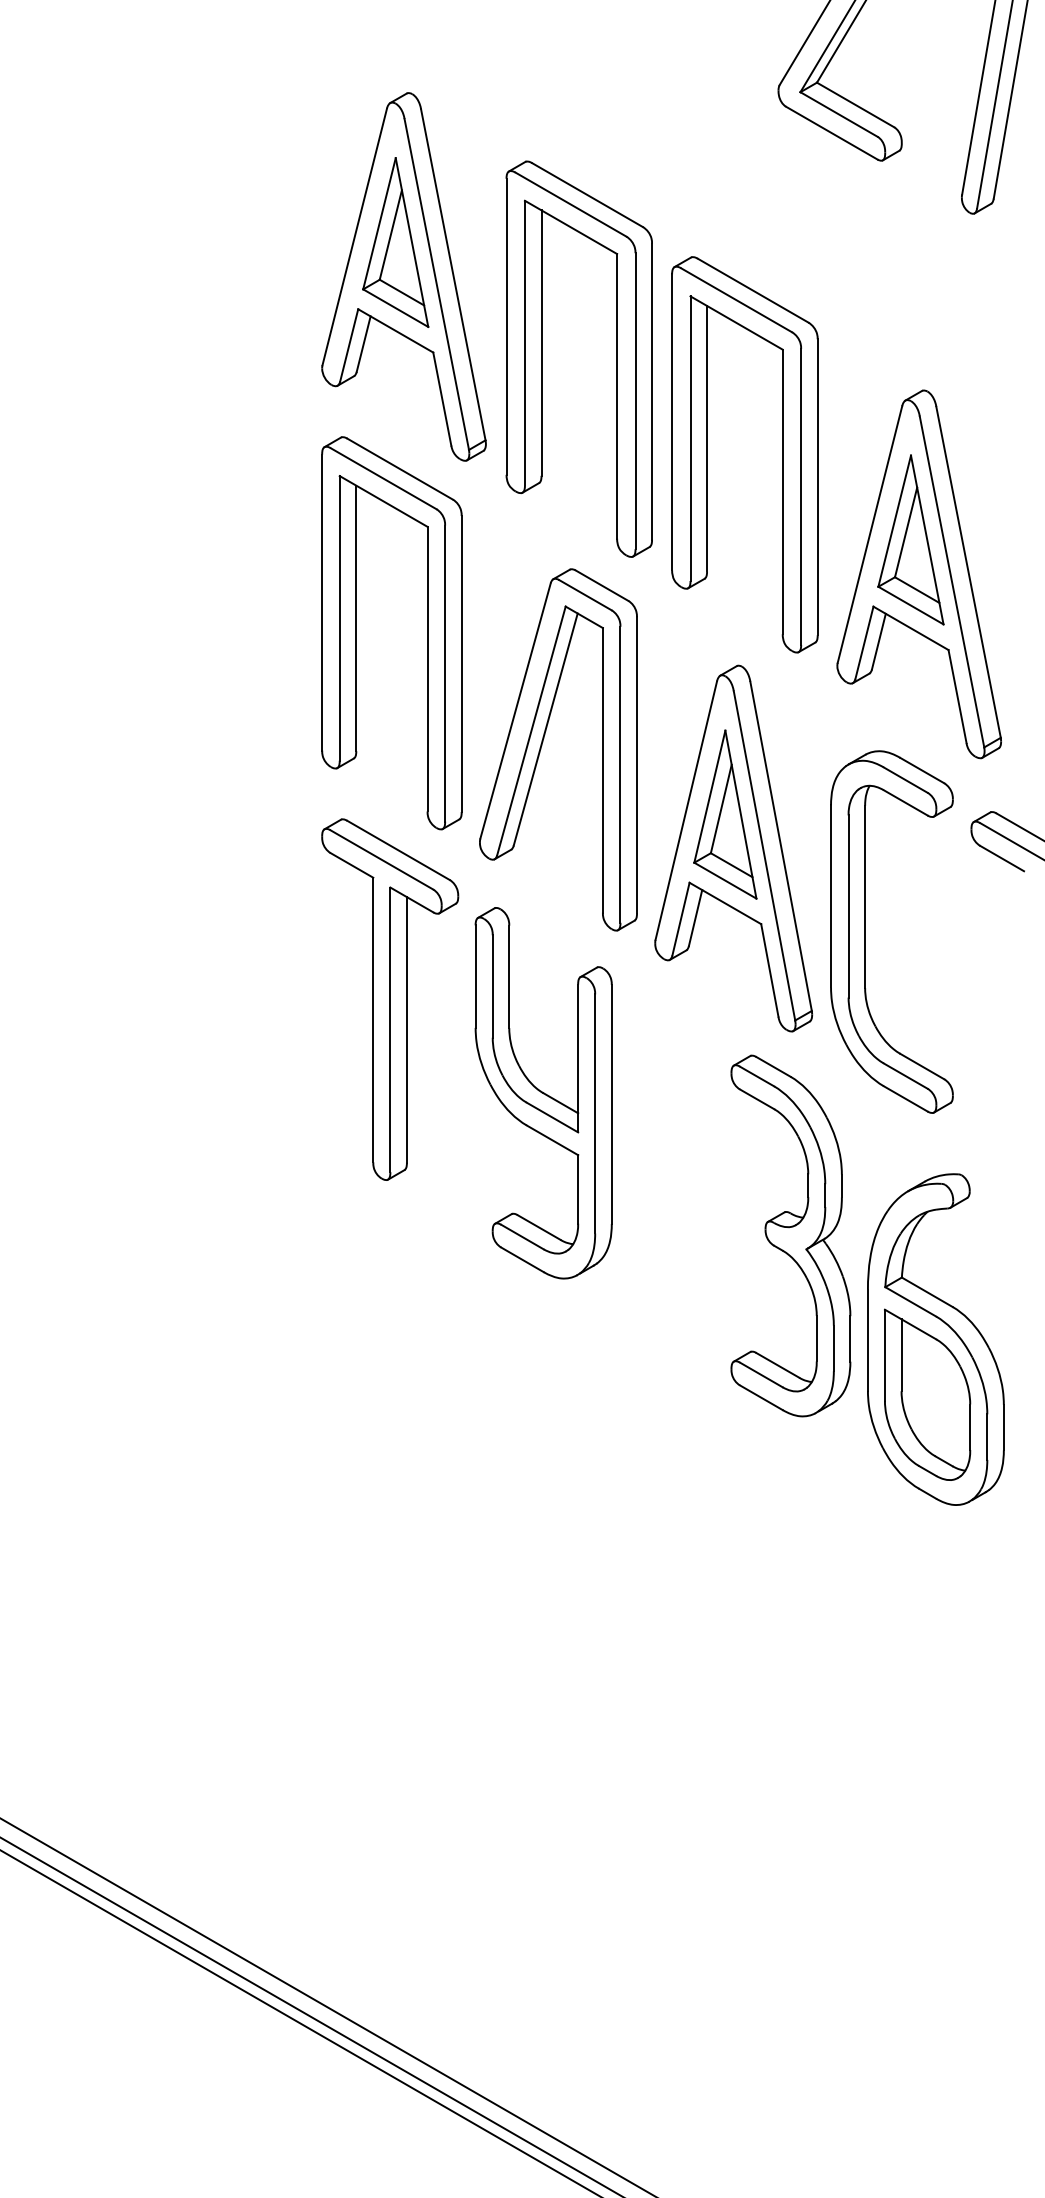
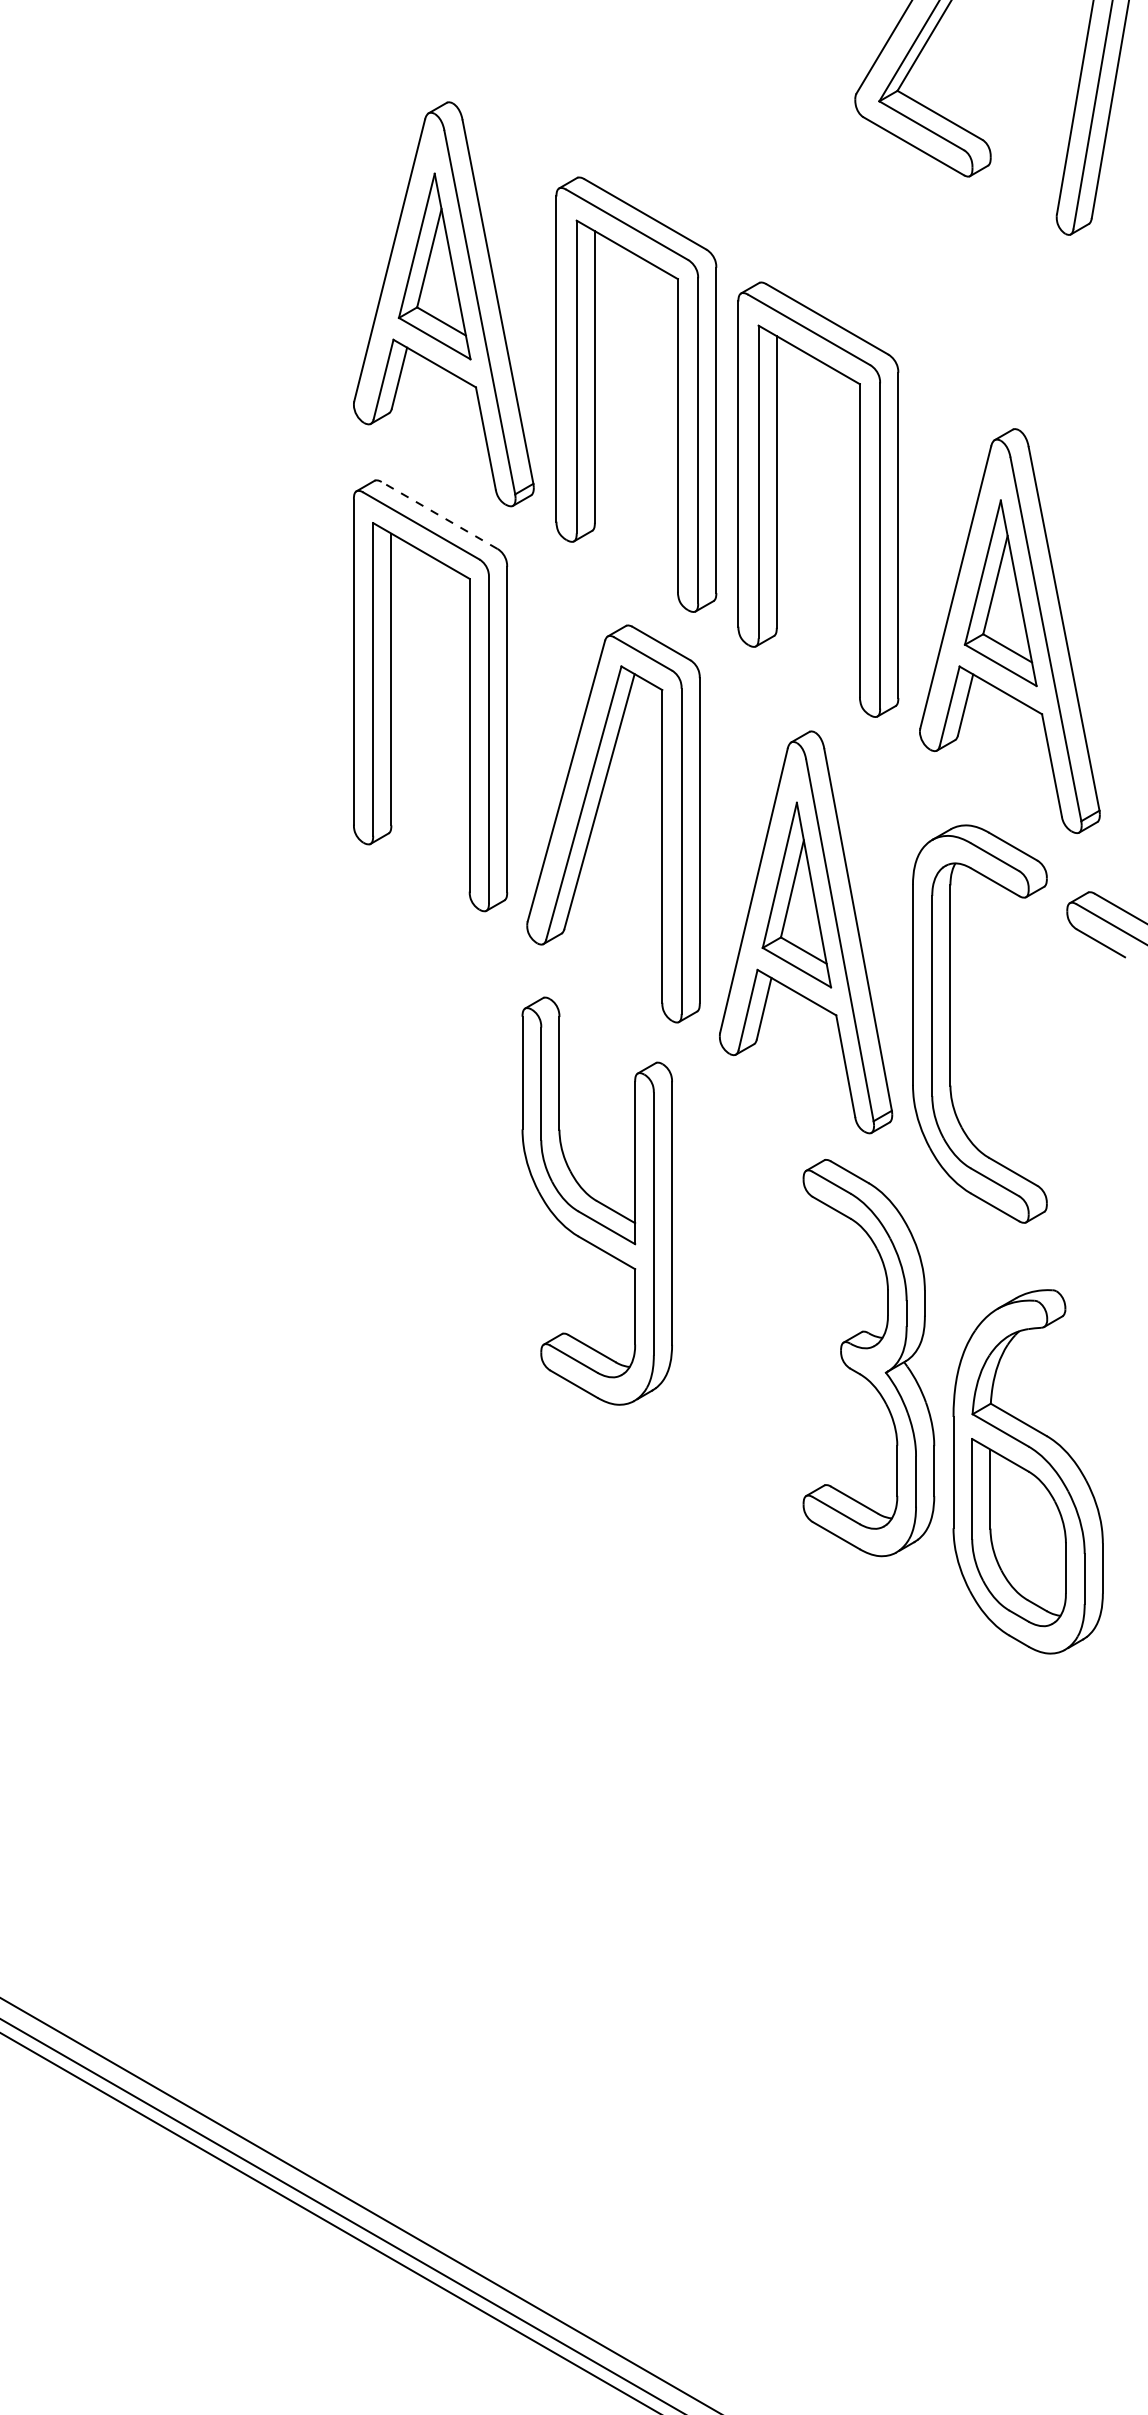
line: (400, 469) -> (439, 515), solid -> dashed
part: (390, 999) -> (428, 1098), removed

